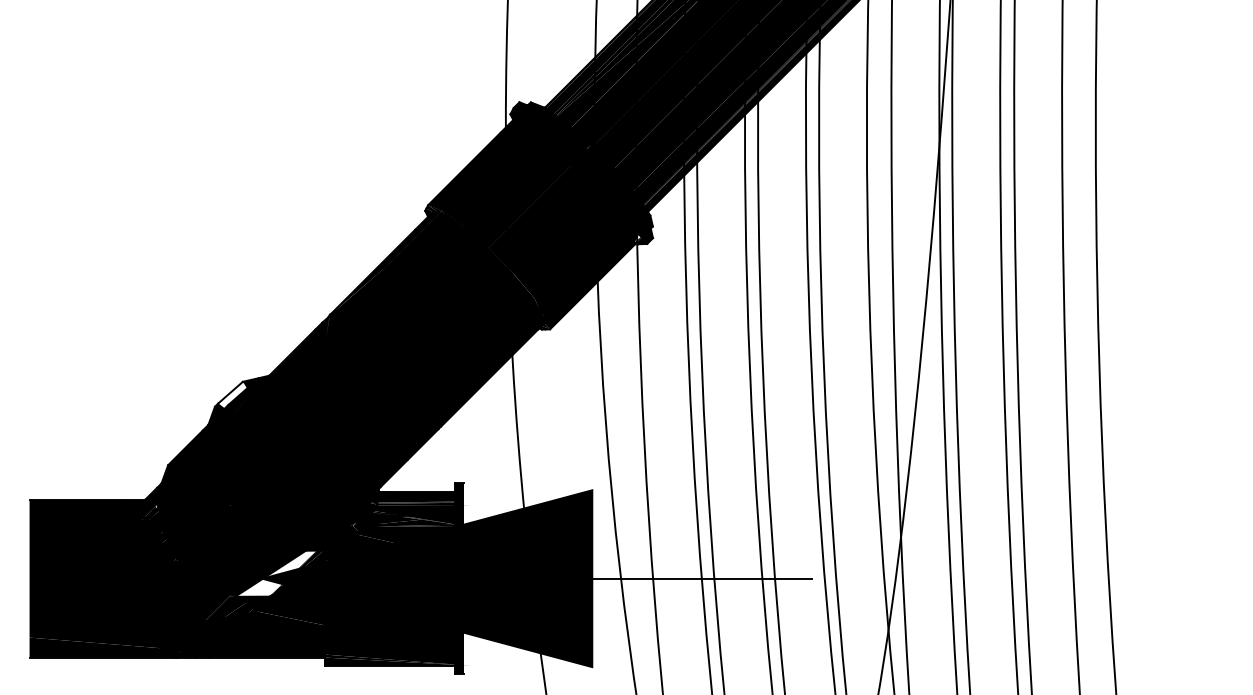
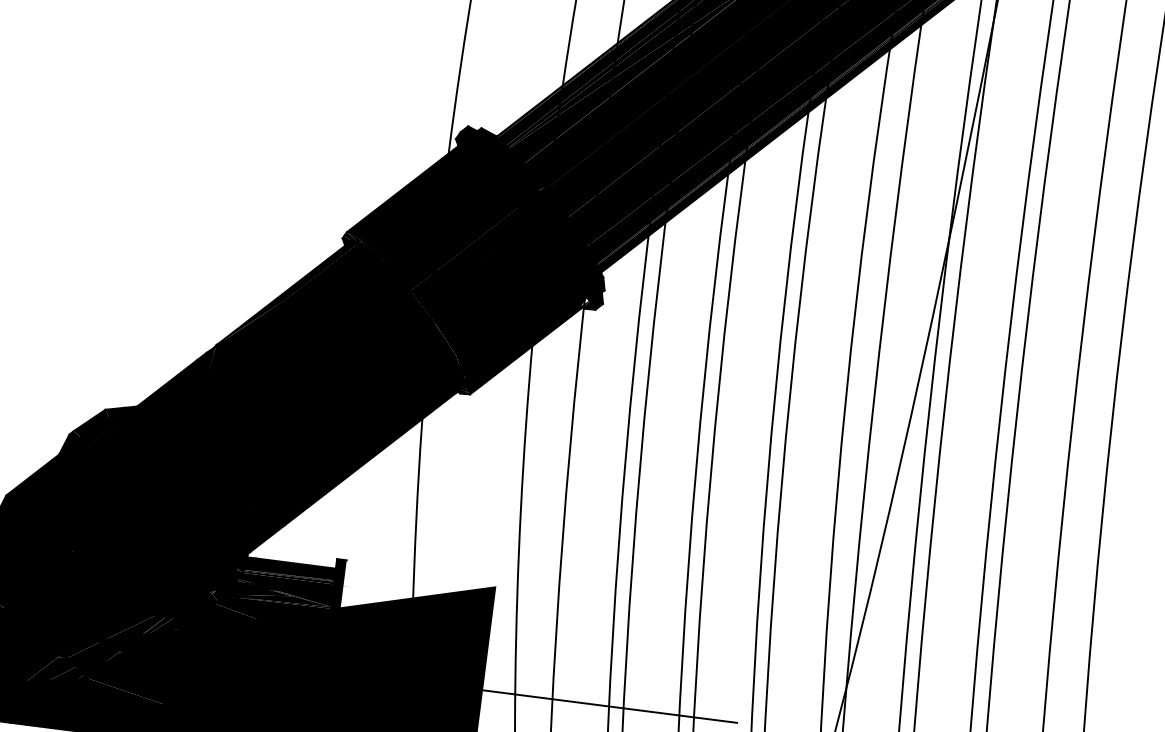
fill: (232, 394) -> (91, 422), added
fill: (276, 573) -> (116, 637), added

